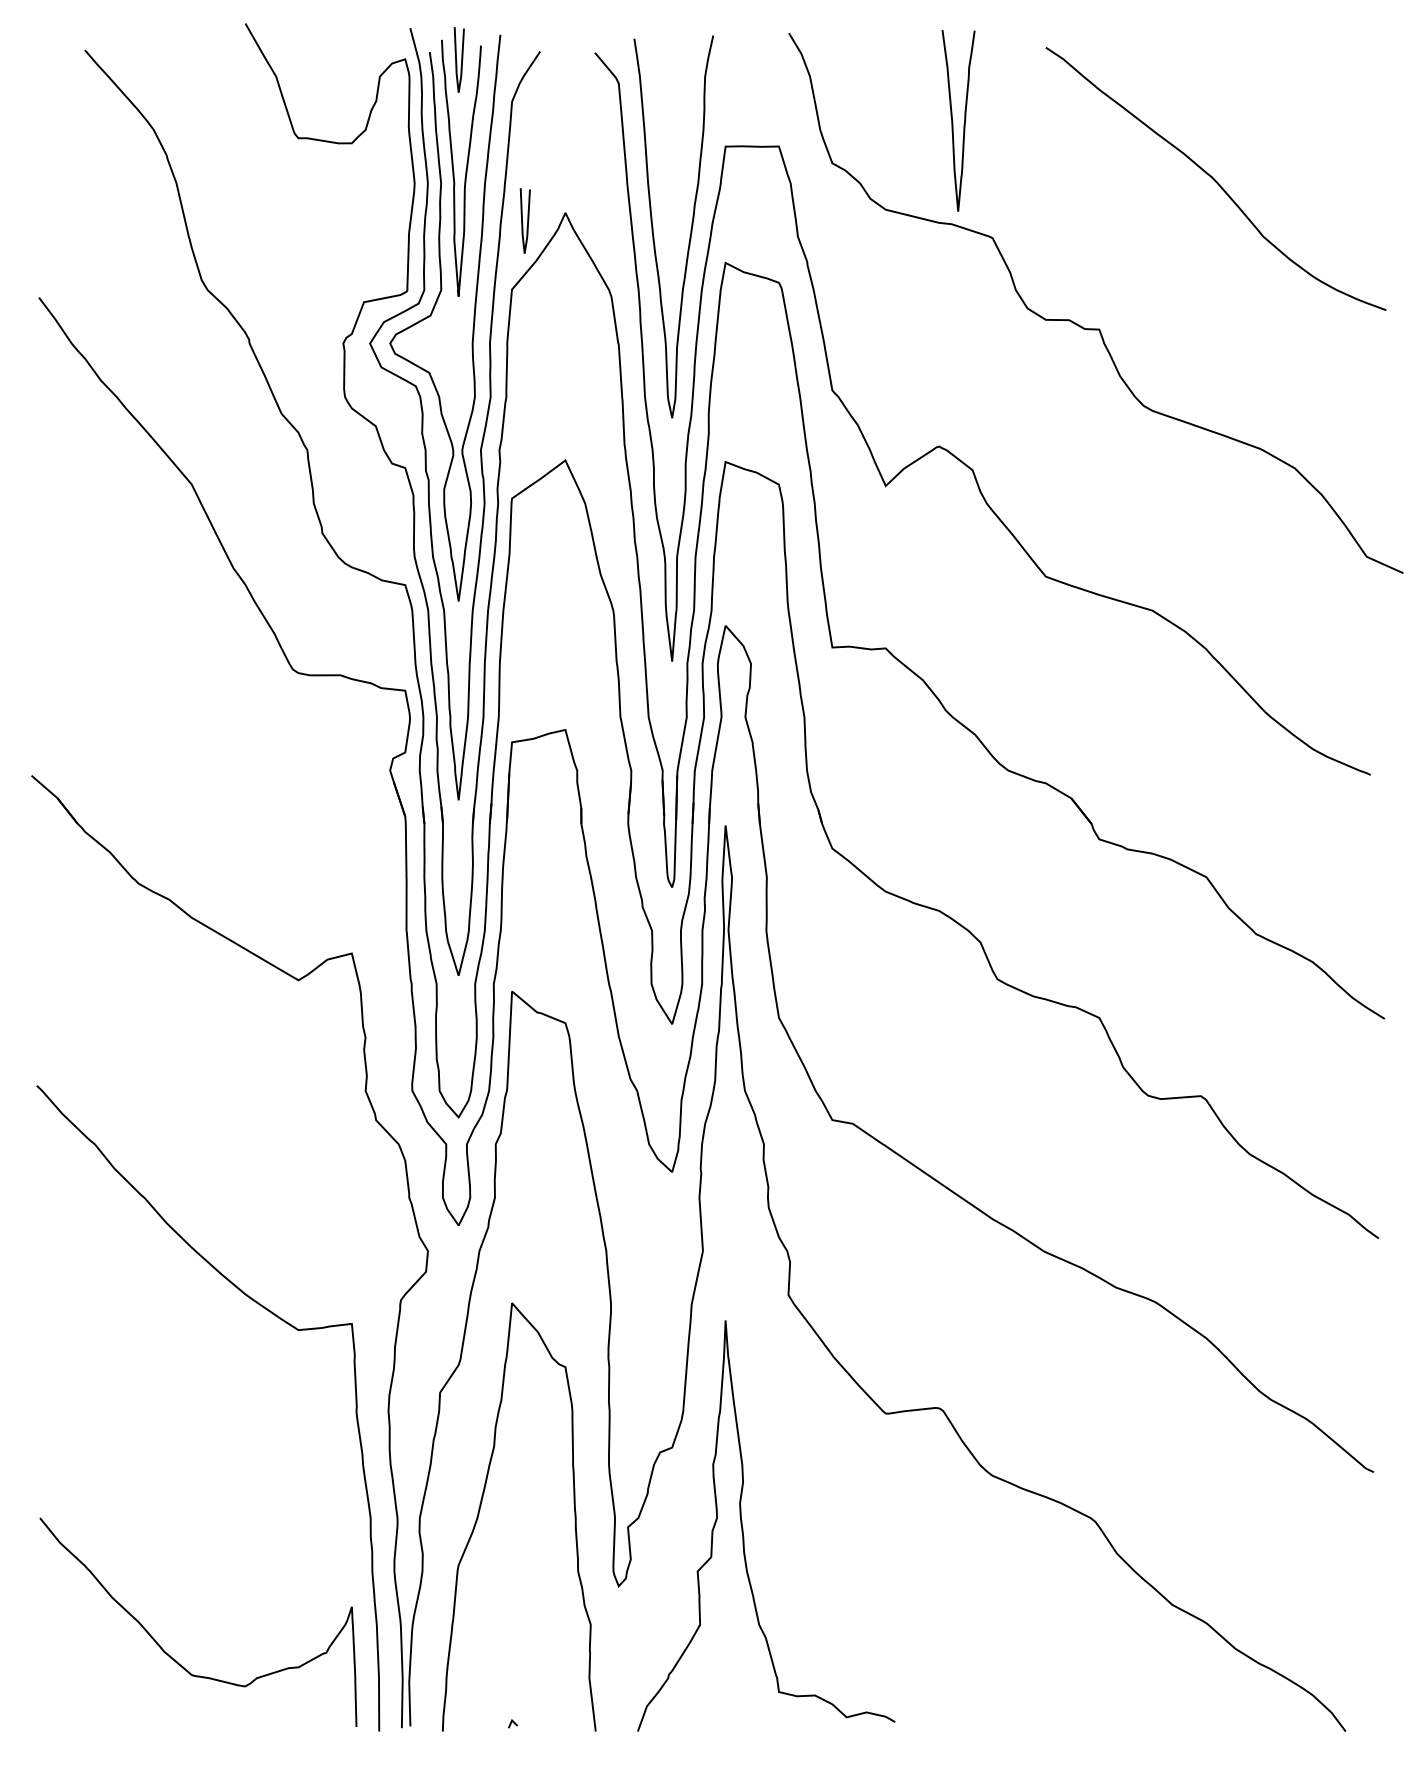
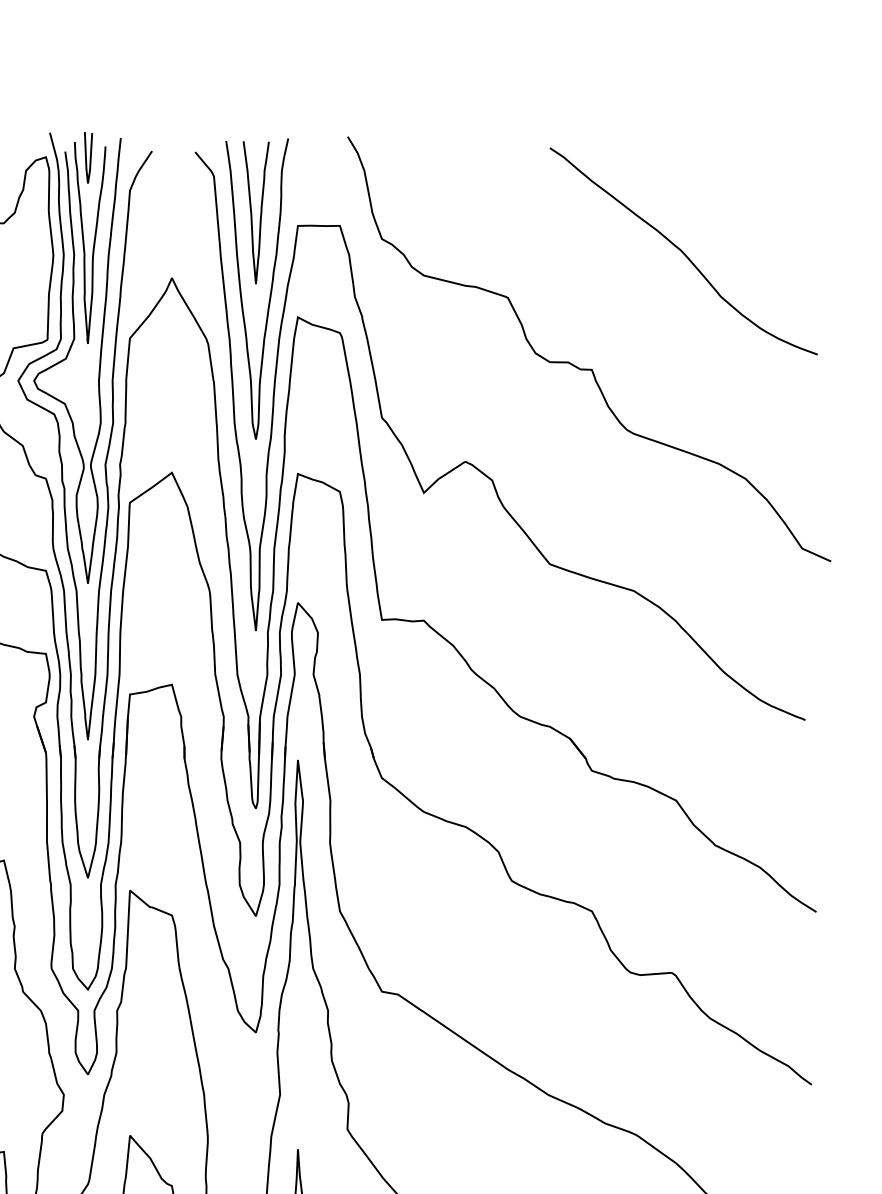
curve: (953, 121) -> (252, 213), moved
curve: (522, 220) -> (138, 284), removed

